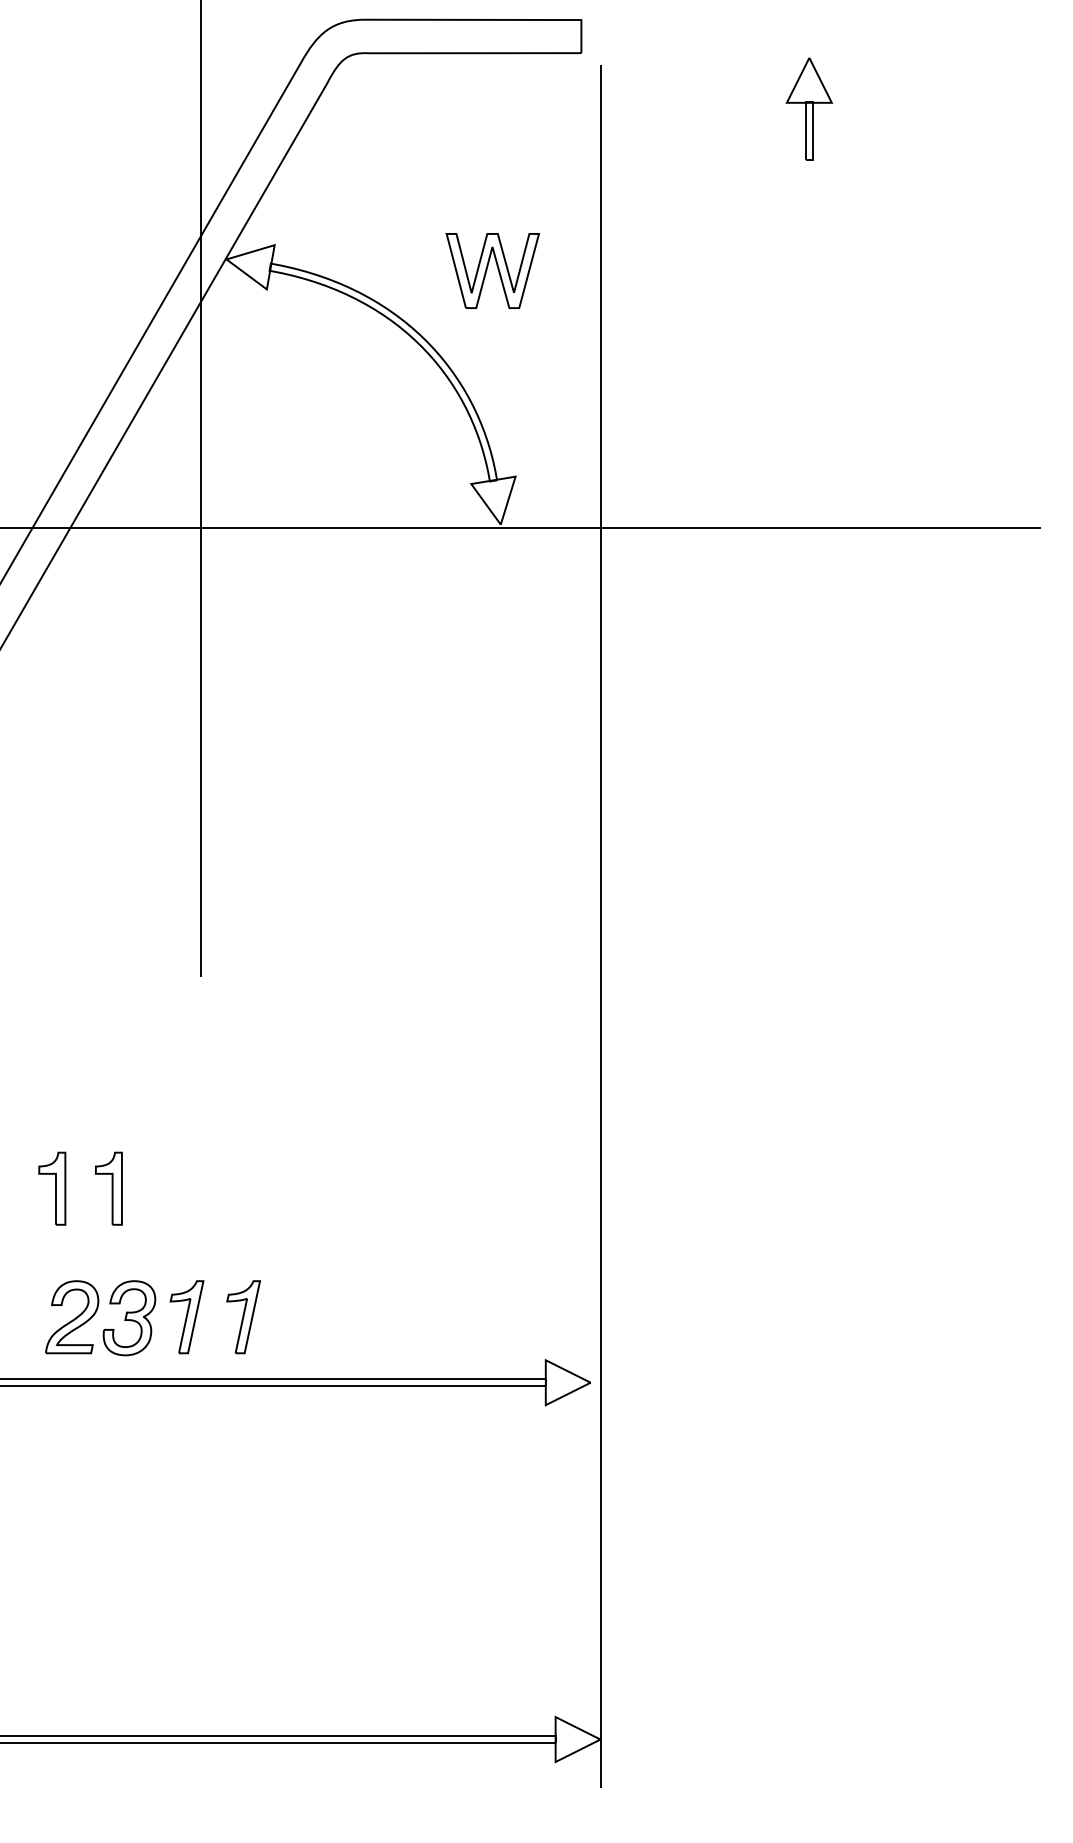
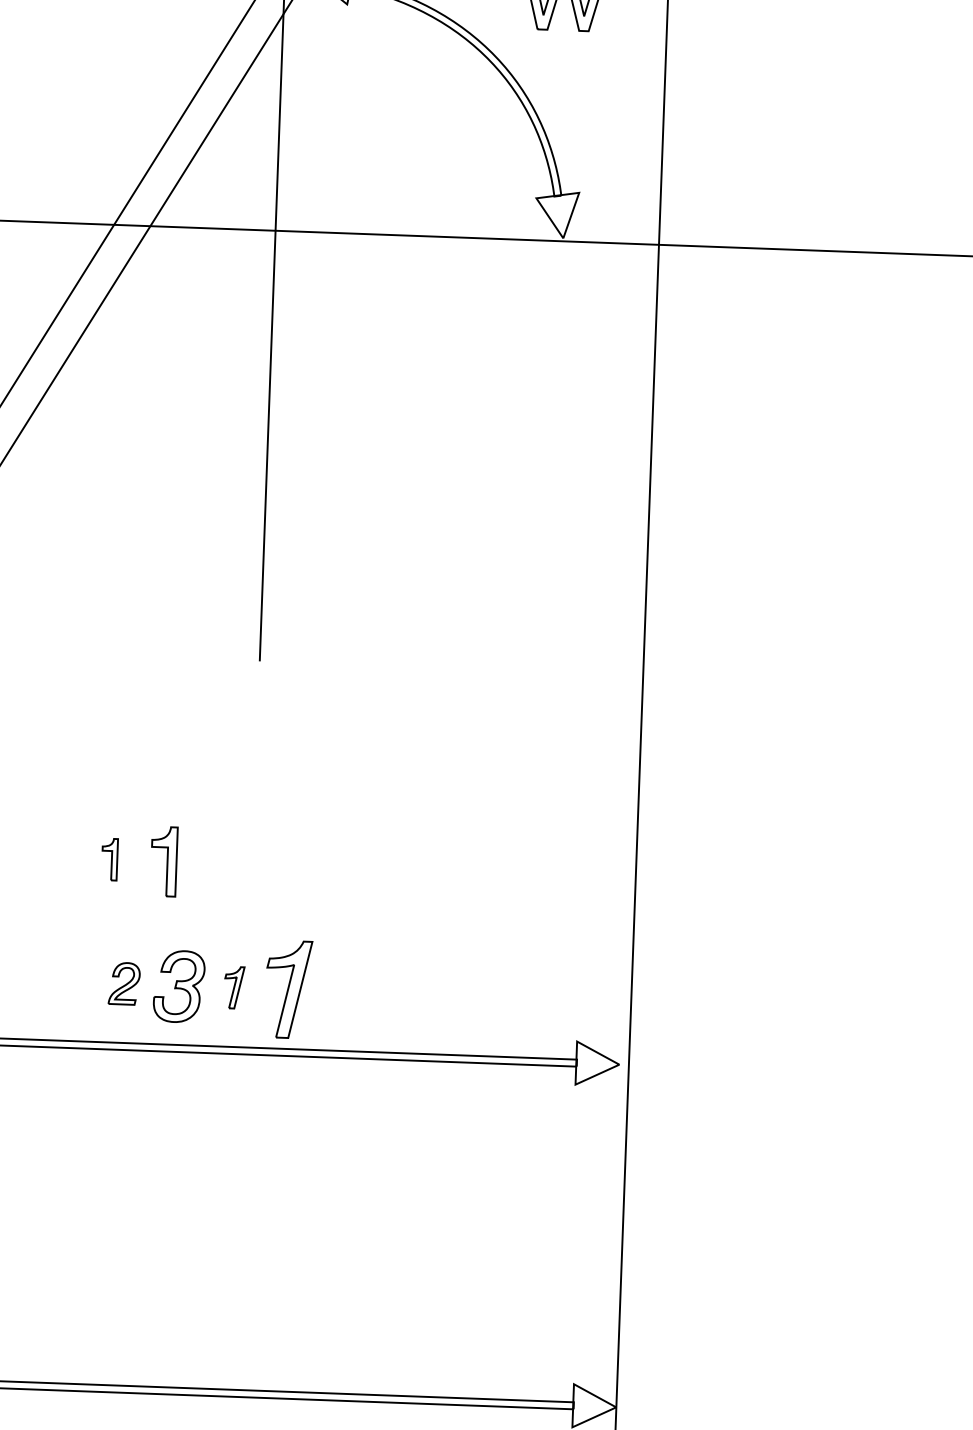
part: (52, 1188) -> (109, 859), size x0.6
part: (72, 1317) -> (124, 983), size x0.6
part: (186, 1317) -> (233, 987), size x0.6
part: (243, 1317) -> (288, 989), size x1.4

